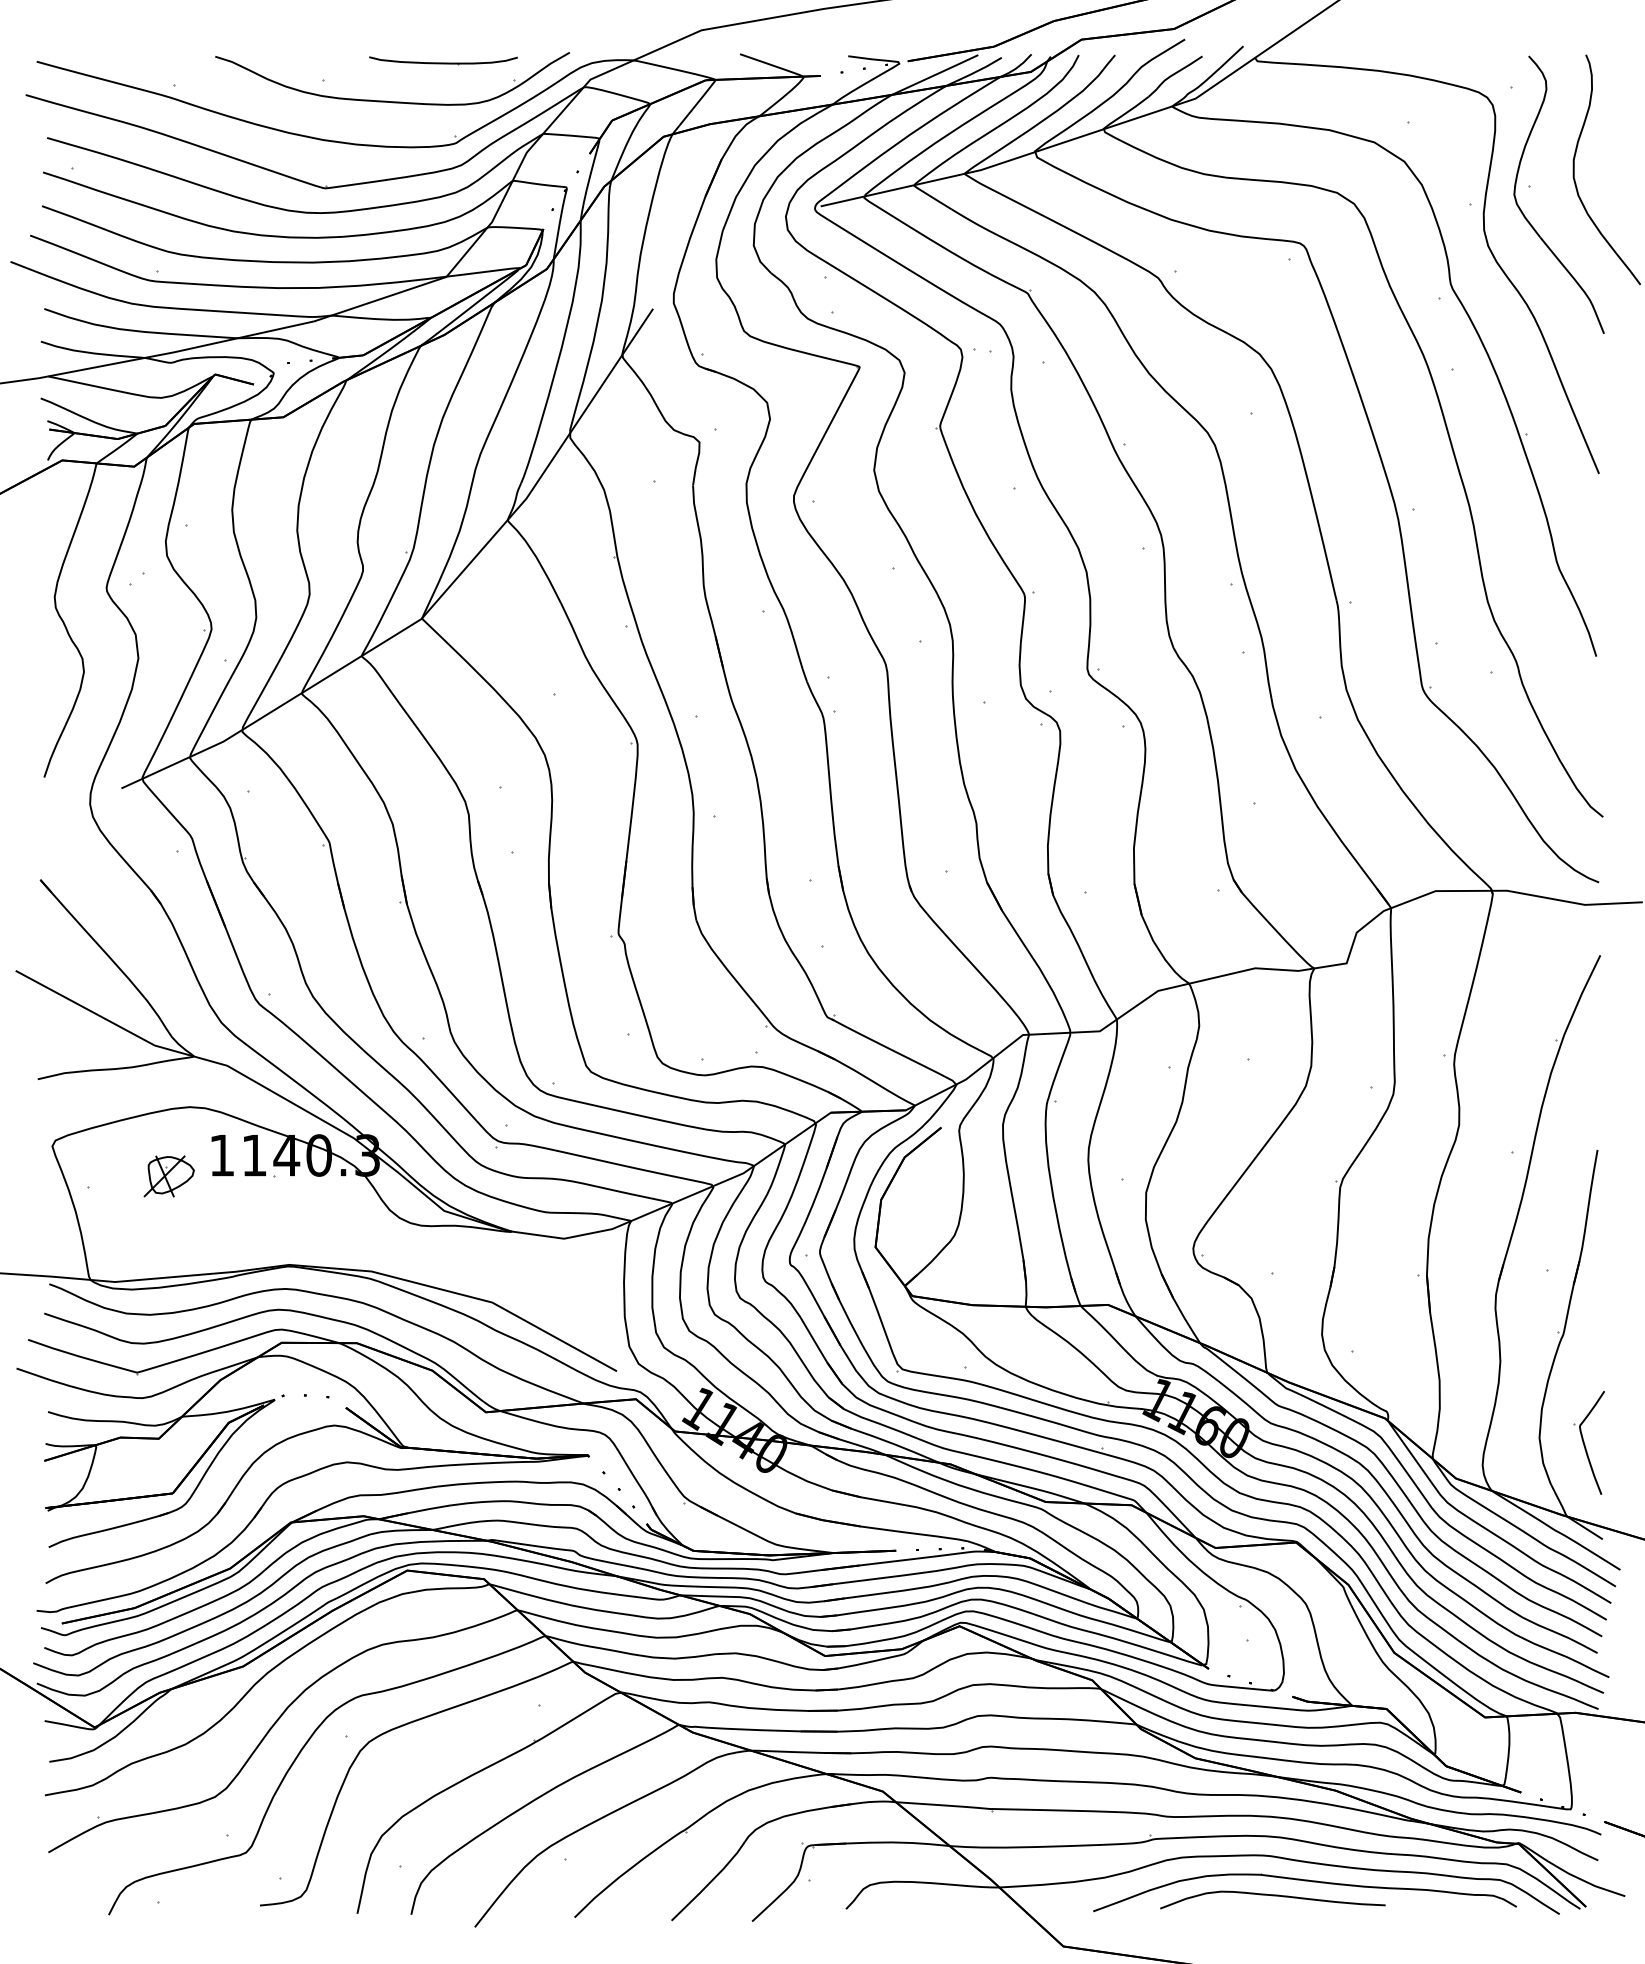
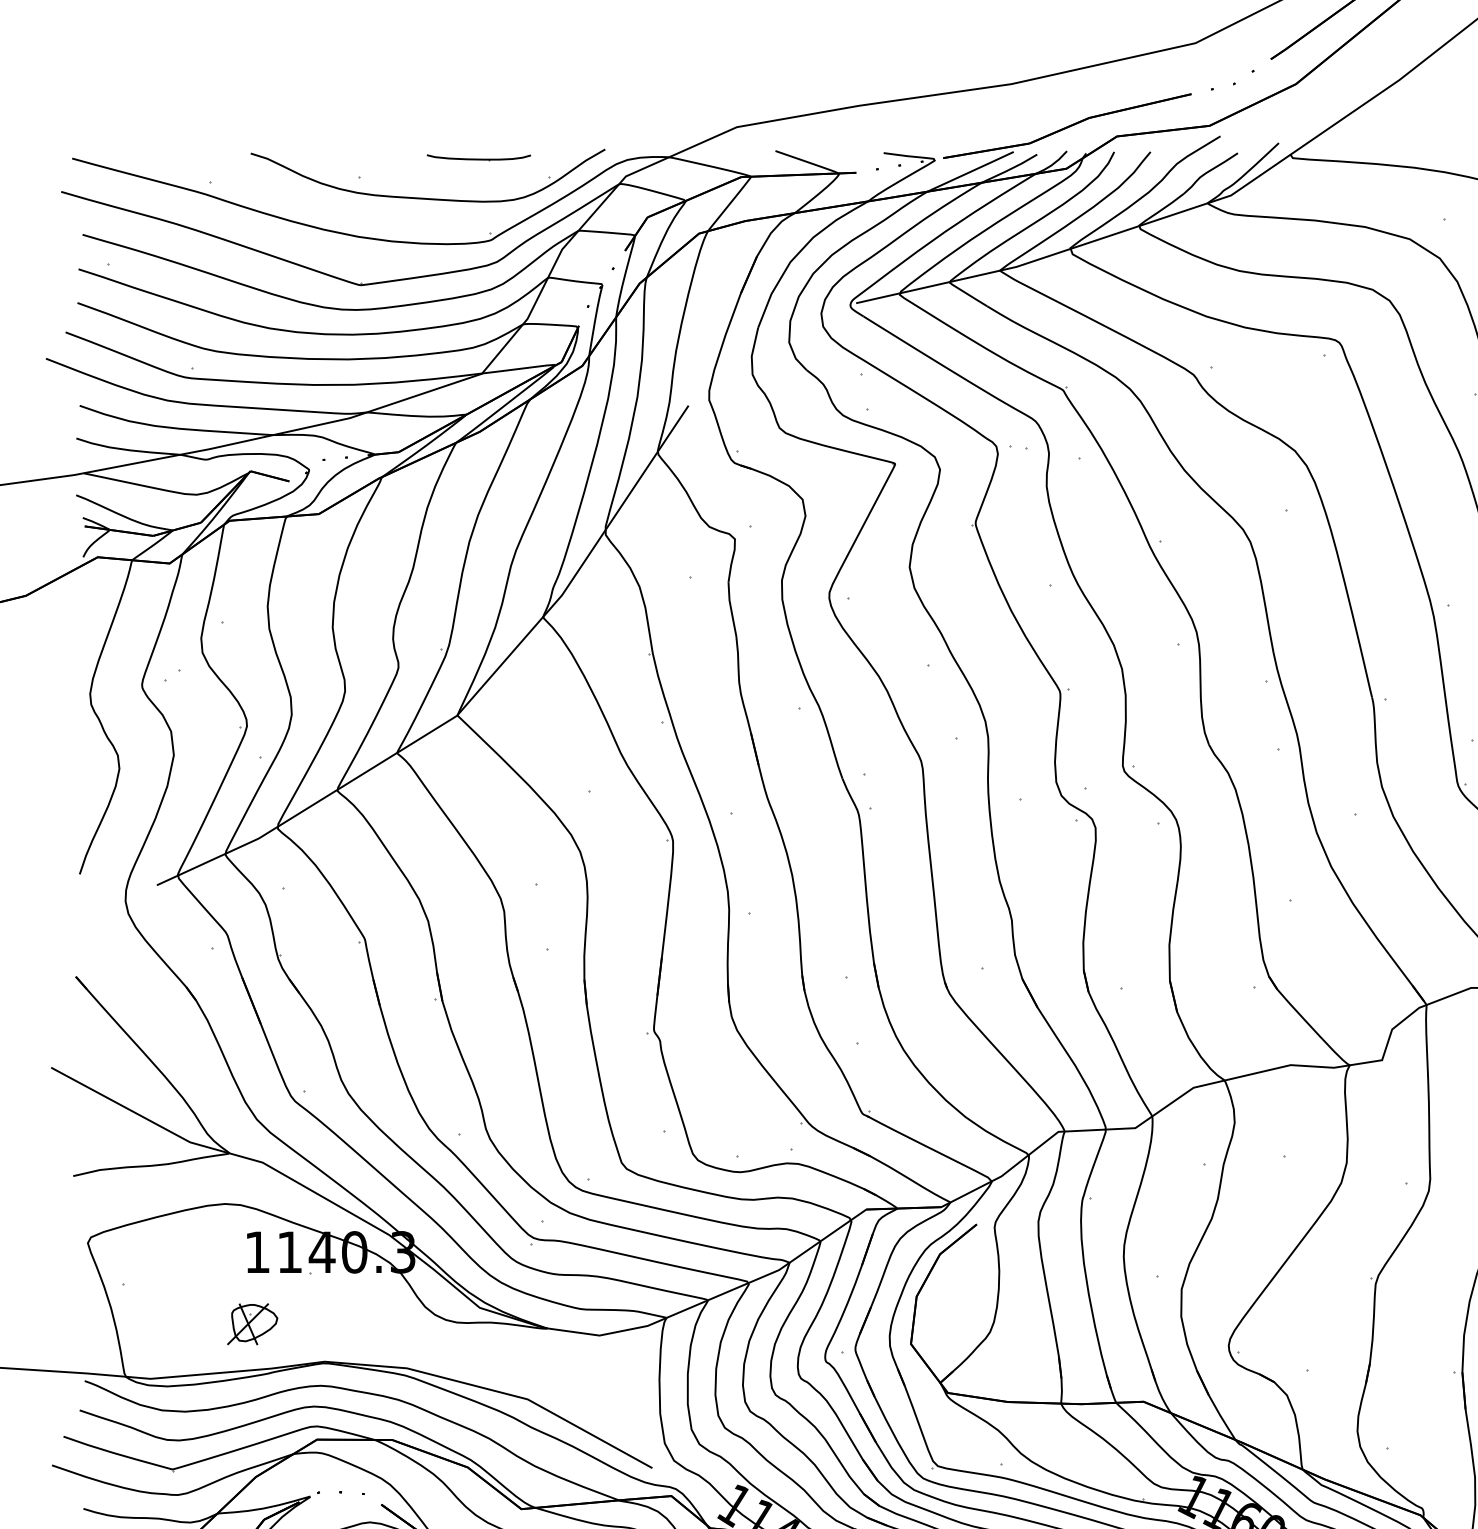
part: (443, 60) -> (478, 157), size x0.7
part: (168, 1176) -> (251, 1324), moved

